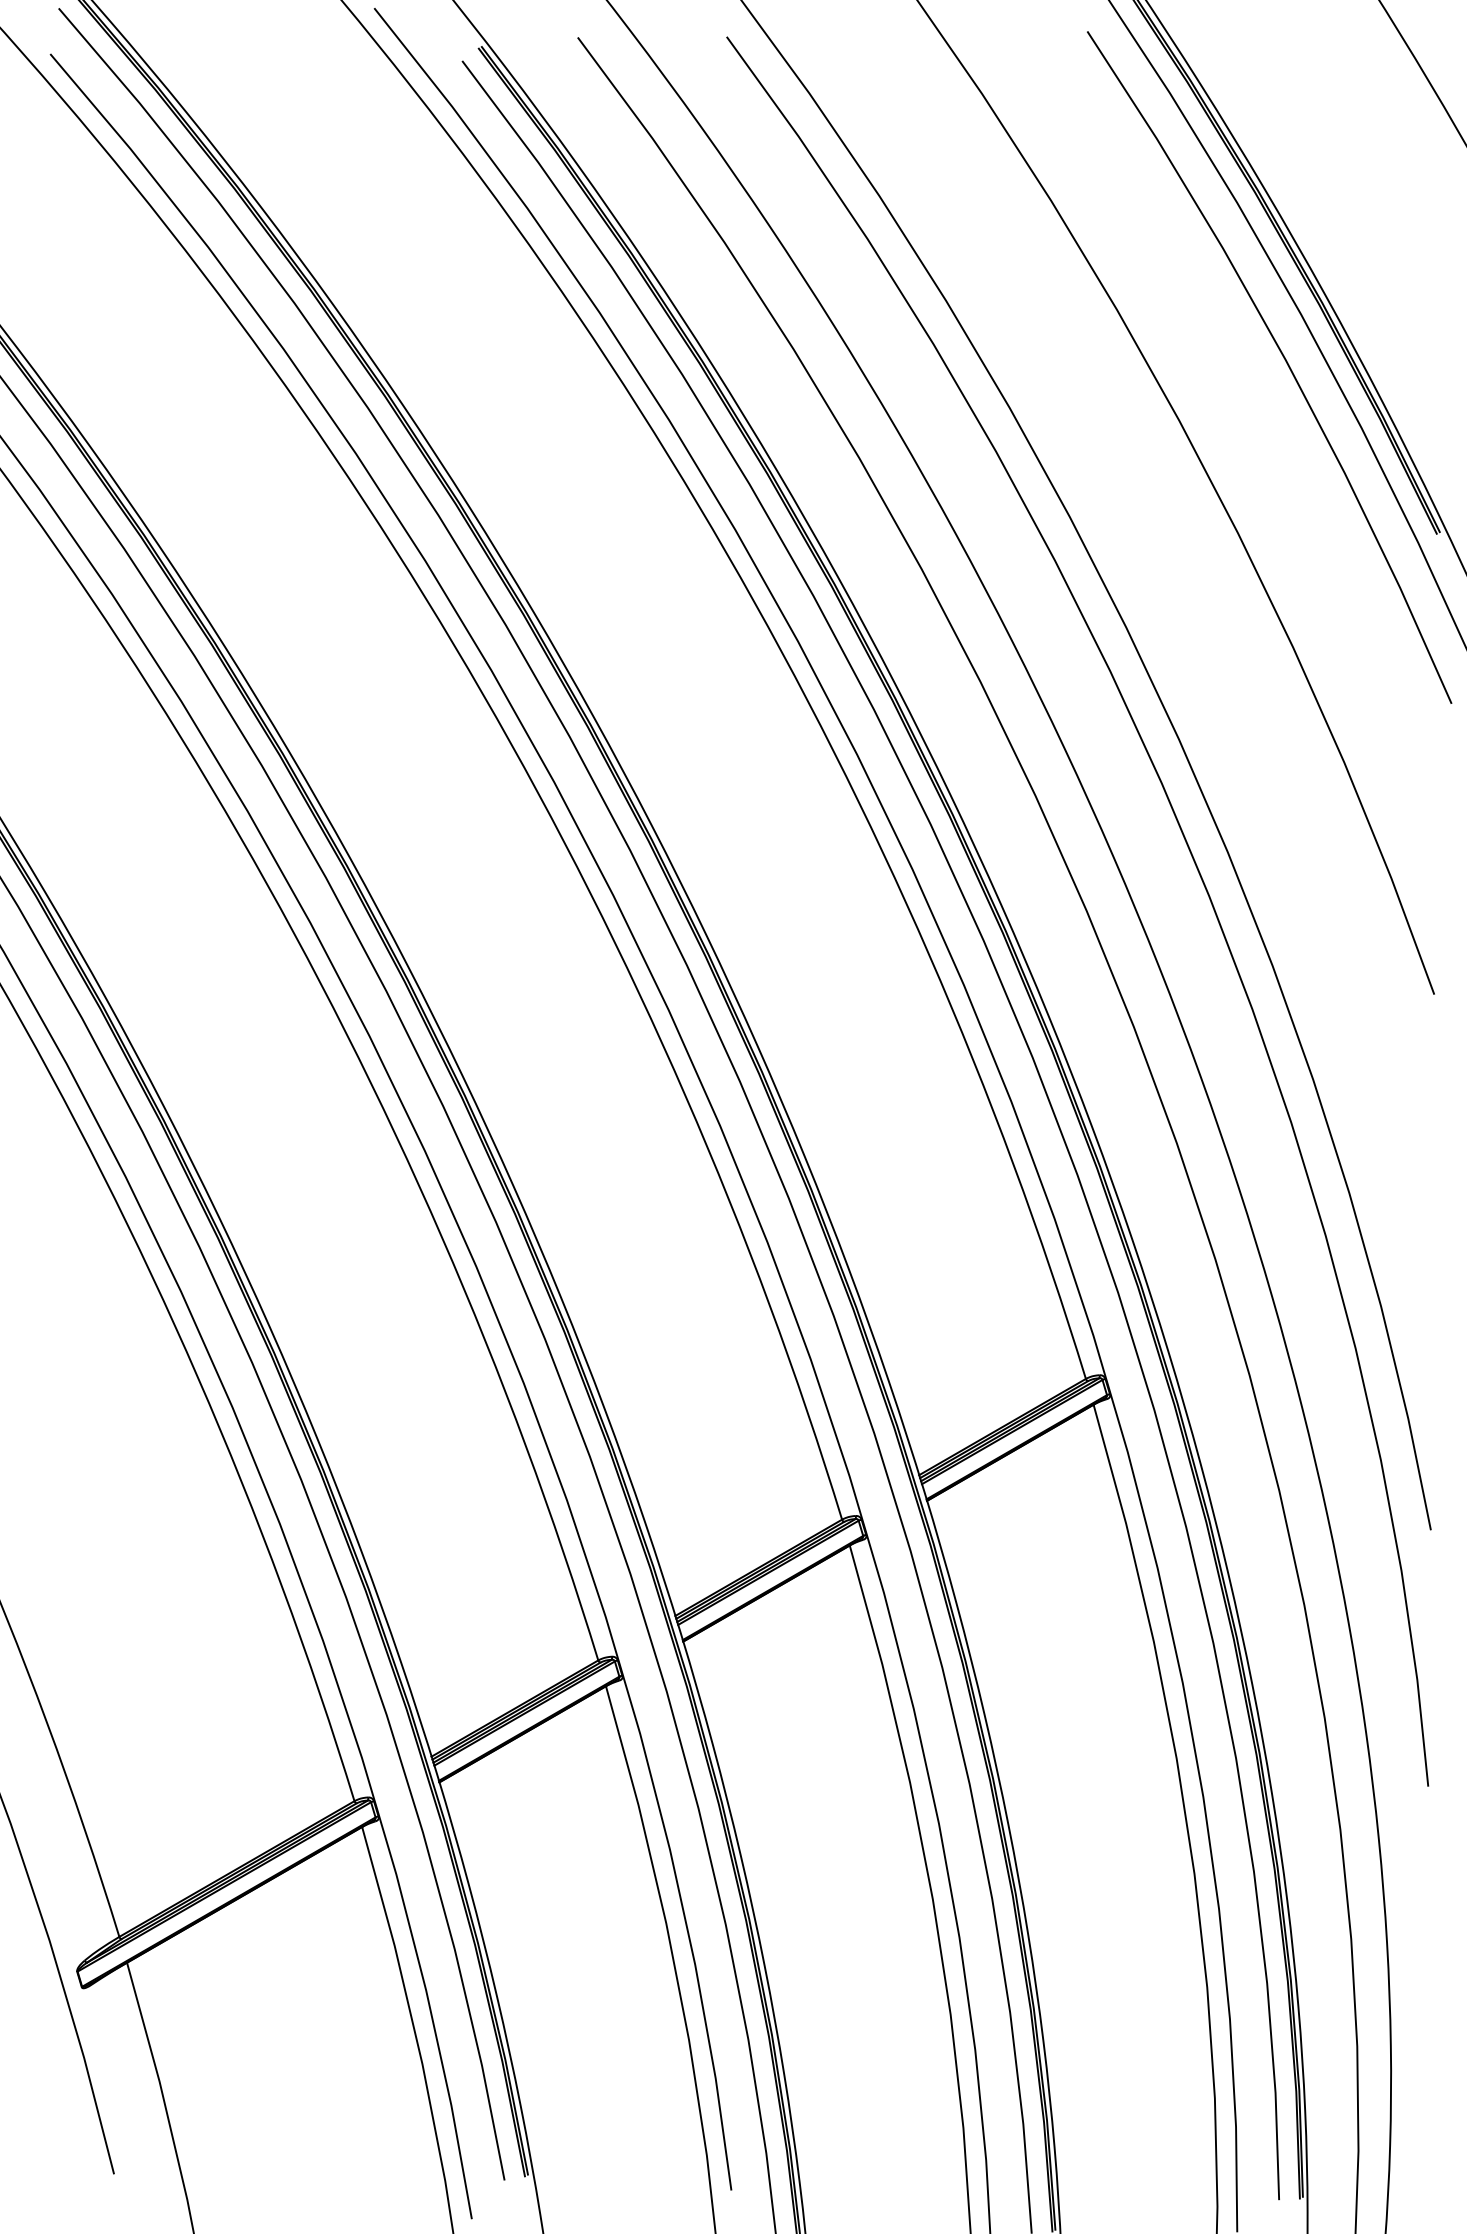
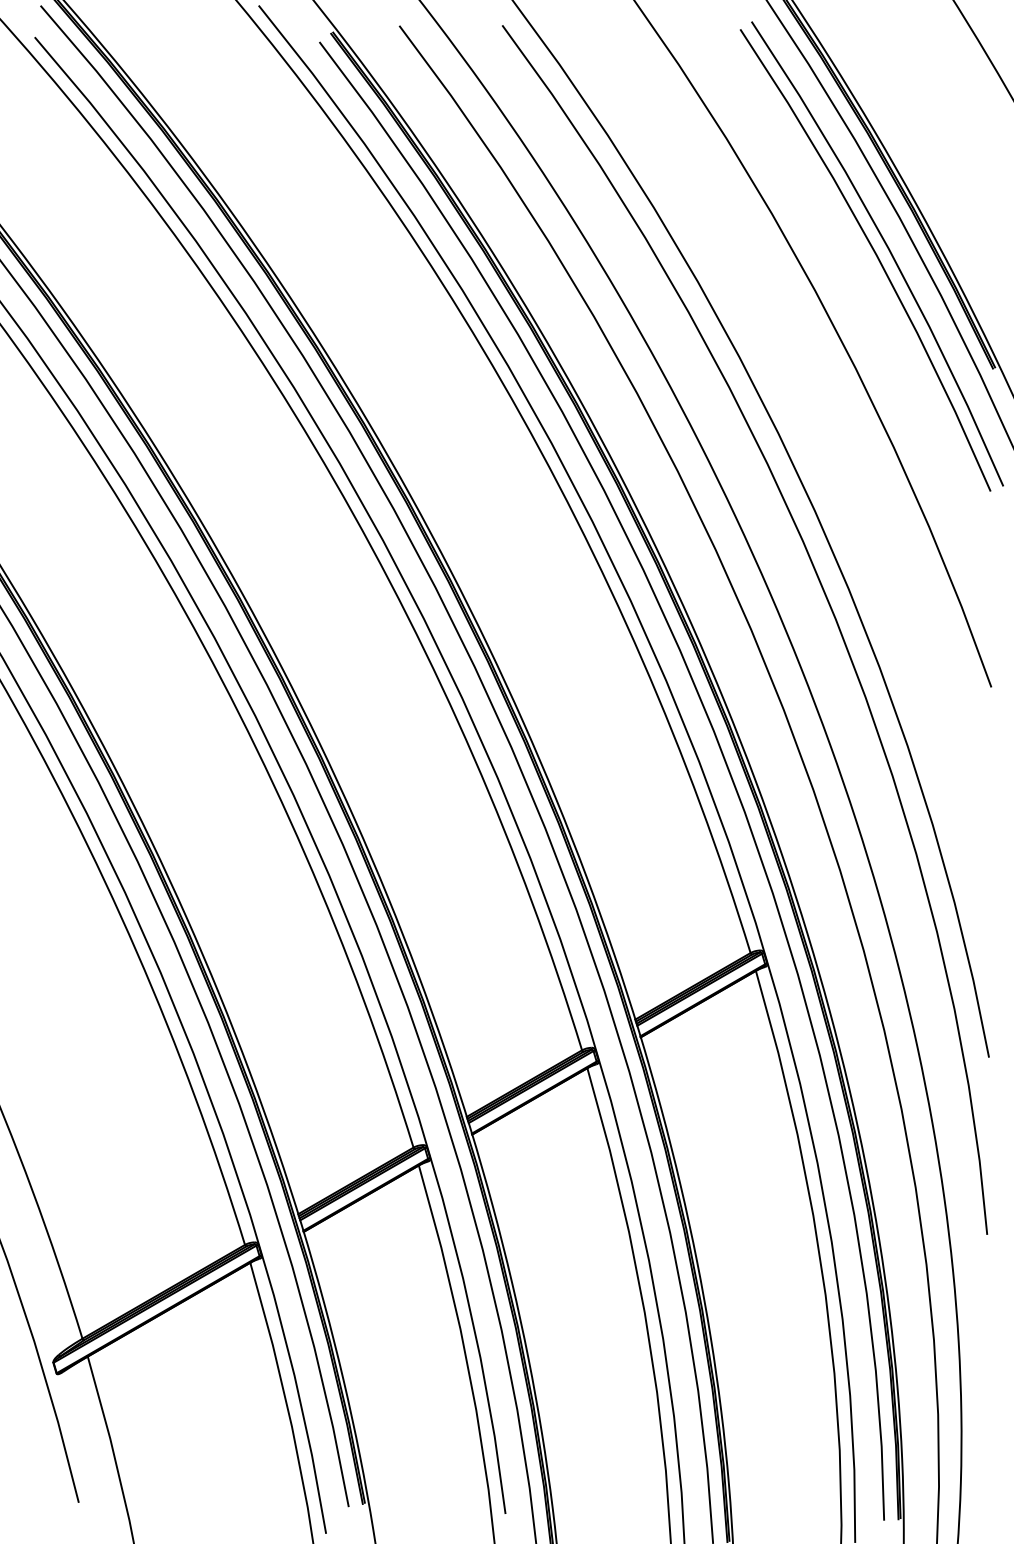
curve: (1266, 369) -> (875, 255), added

